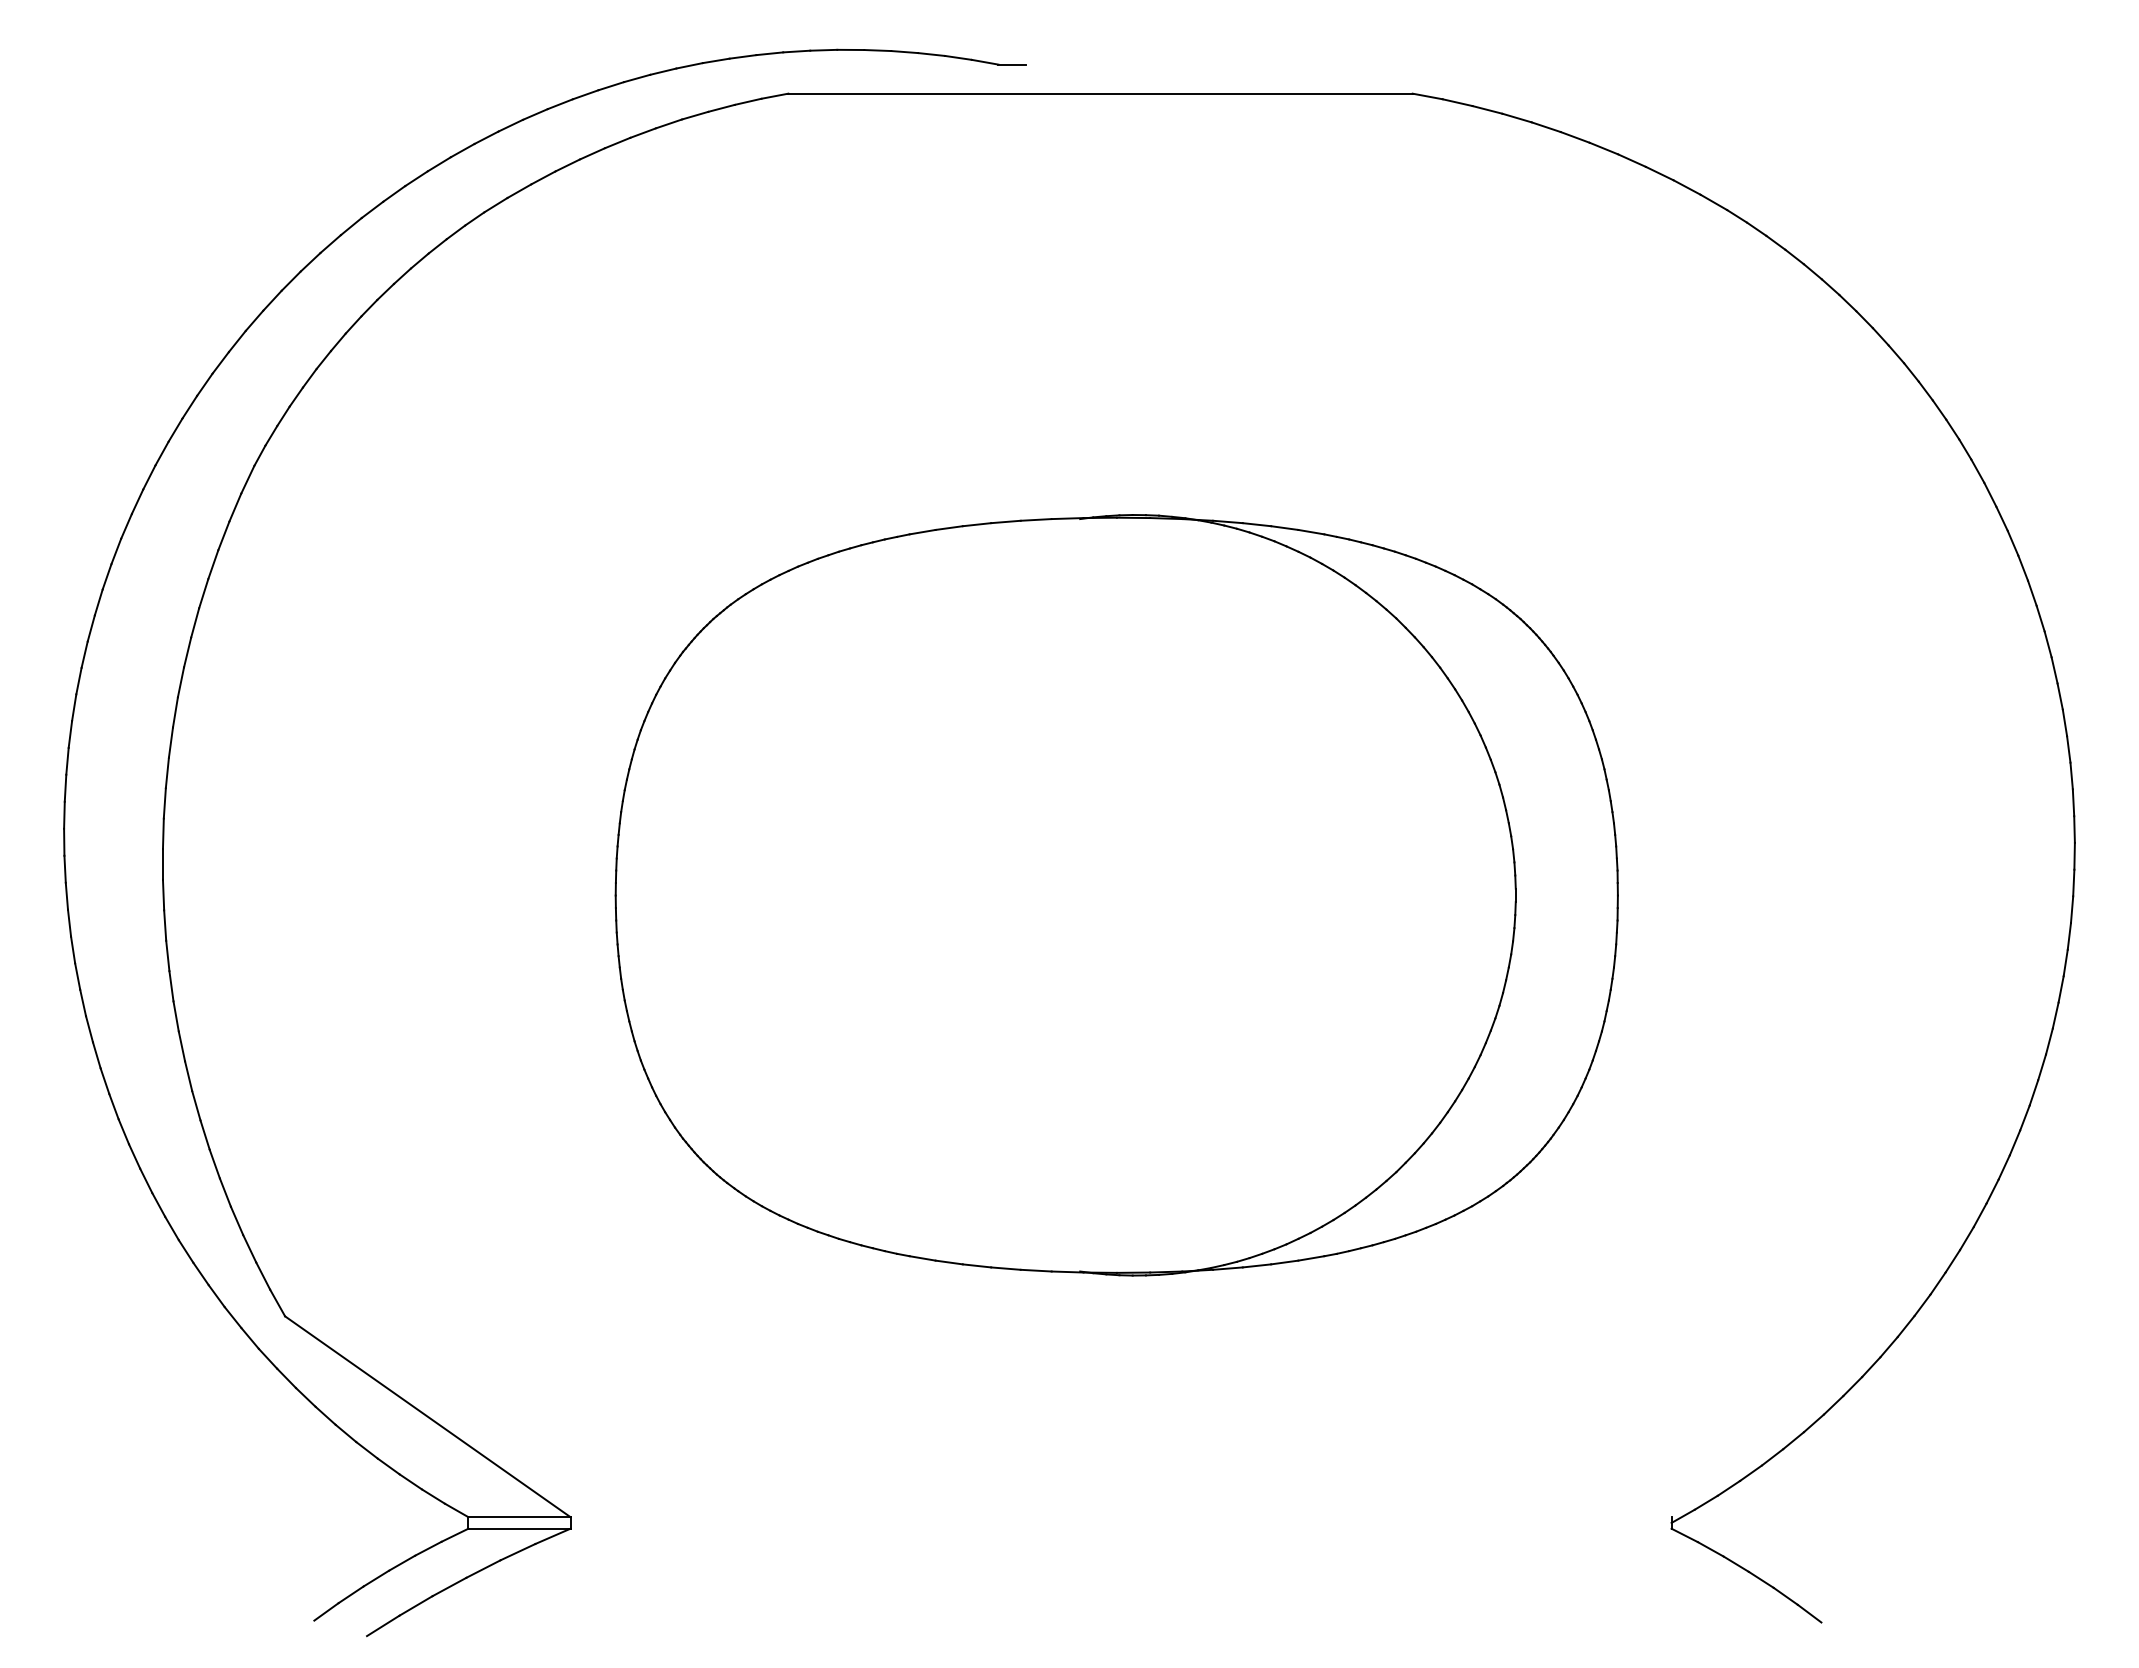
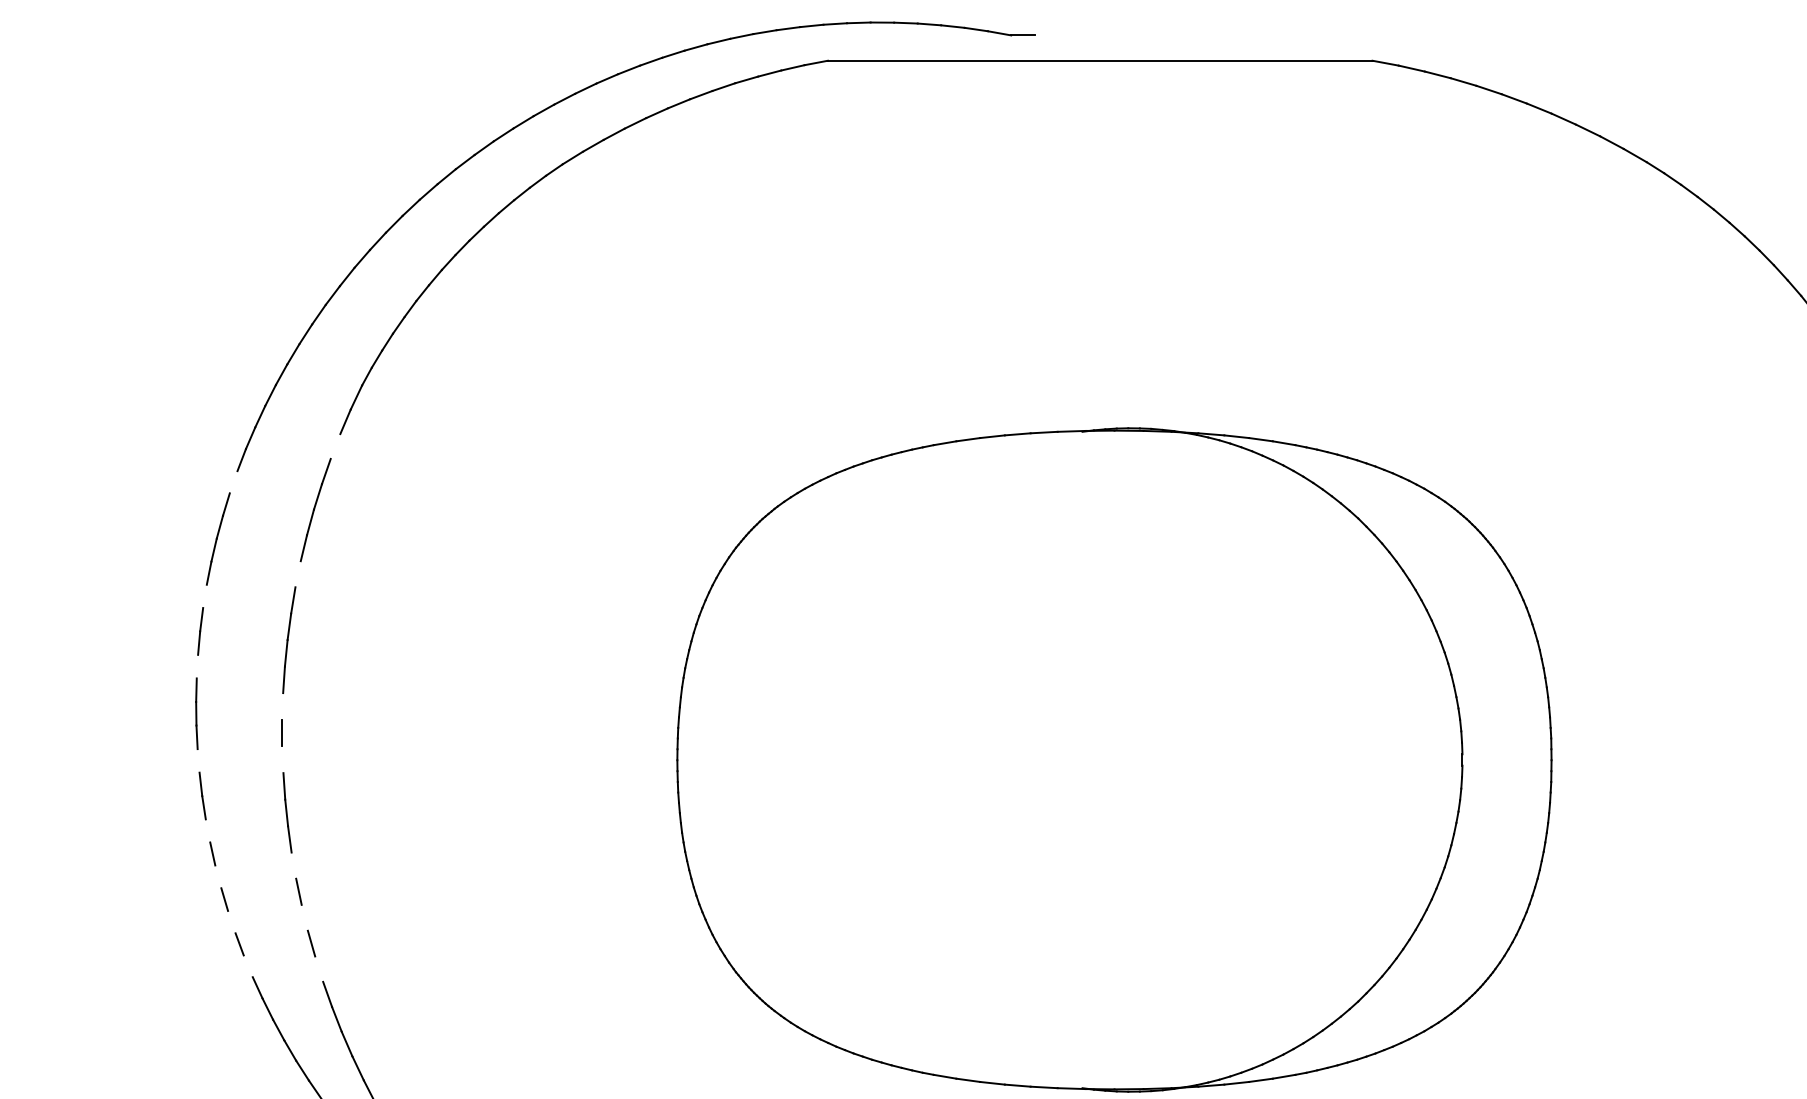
line: (223, 535) -> (335, 446), removed
line: (106, 576) -> (233, 481), removed
line: (180, 682) -> (297, 574), removed
line: (74, 707) -> (205, 596), removed
line: (65, 787) -> (197, 665), removed
line: (162, 833) -> (282, 706), removed
line: (163, 894) -> (282, 759), removed
line: (66, 895) -> (198, 760), removed
line: (77, 976) -> (207, 830), removed
line: (175, 1016) -> (293, 865), removed
line: (89, 1029) -> (218, 877), removed
line: (188, 1076) -> (304, 918), removed
line: (104, 1080) -> (231, 921), removed
line: (123, 1131) -> (247, 966), removed
line: (204, 1134) -> (318, 968), removed

